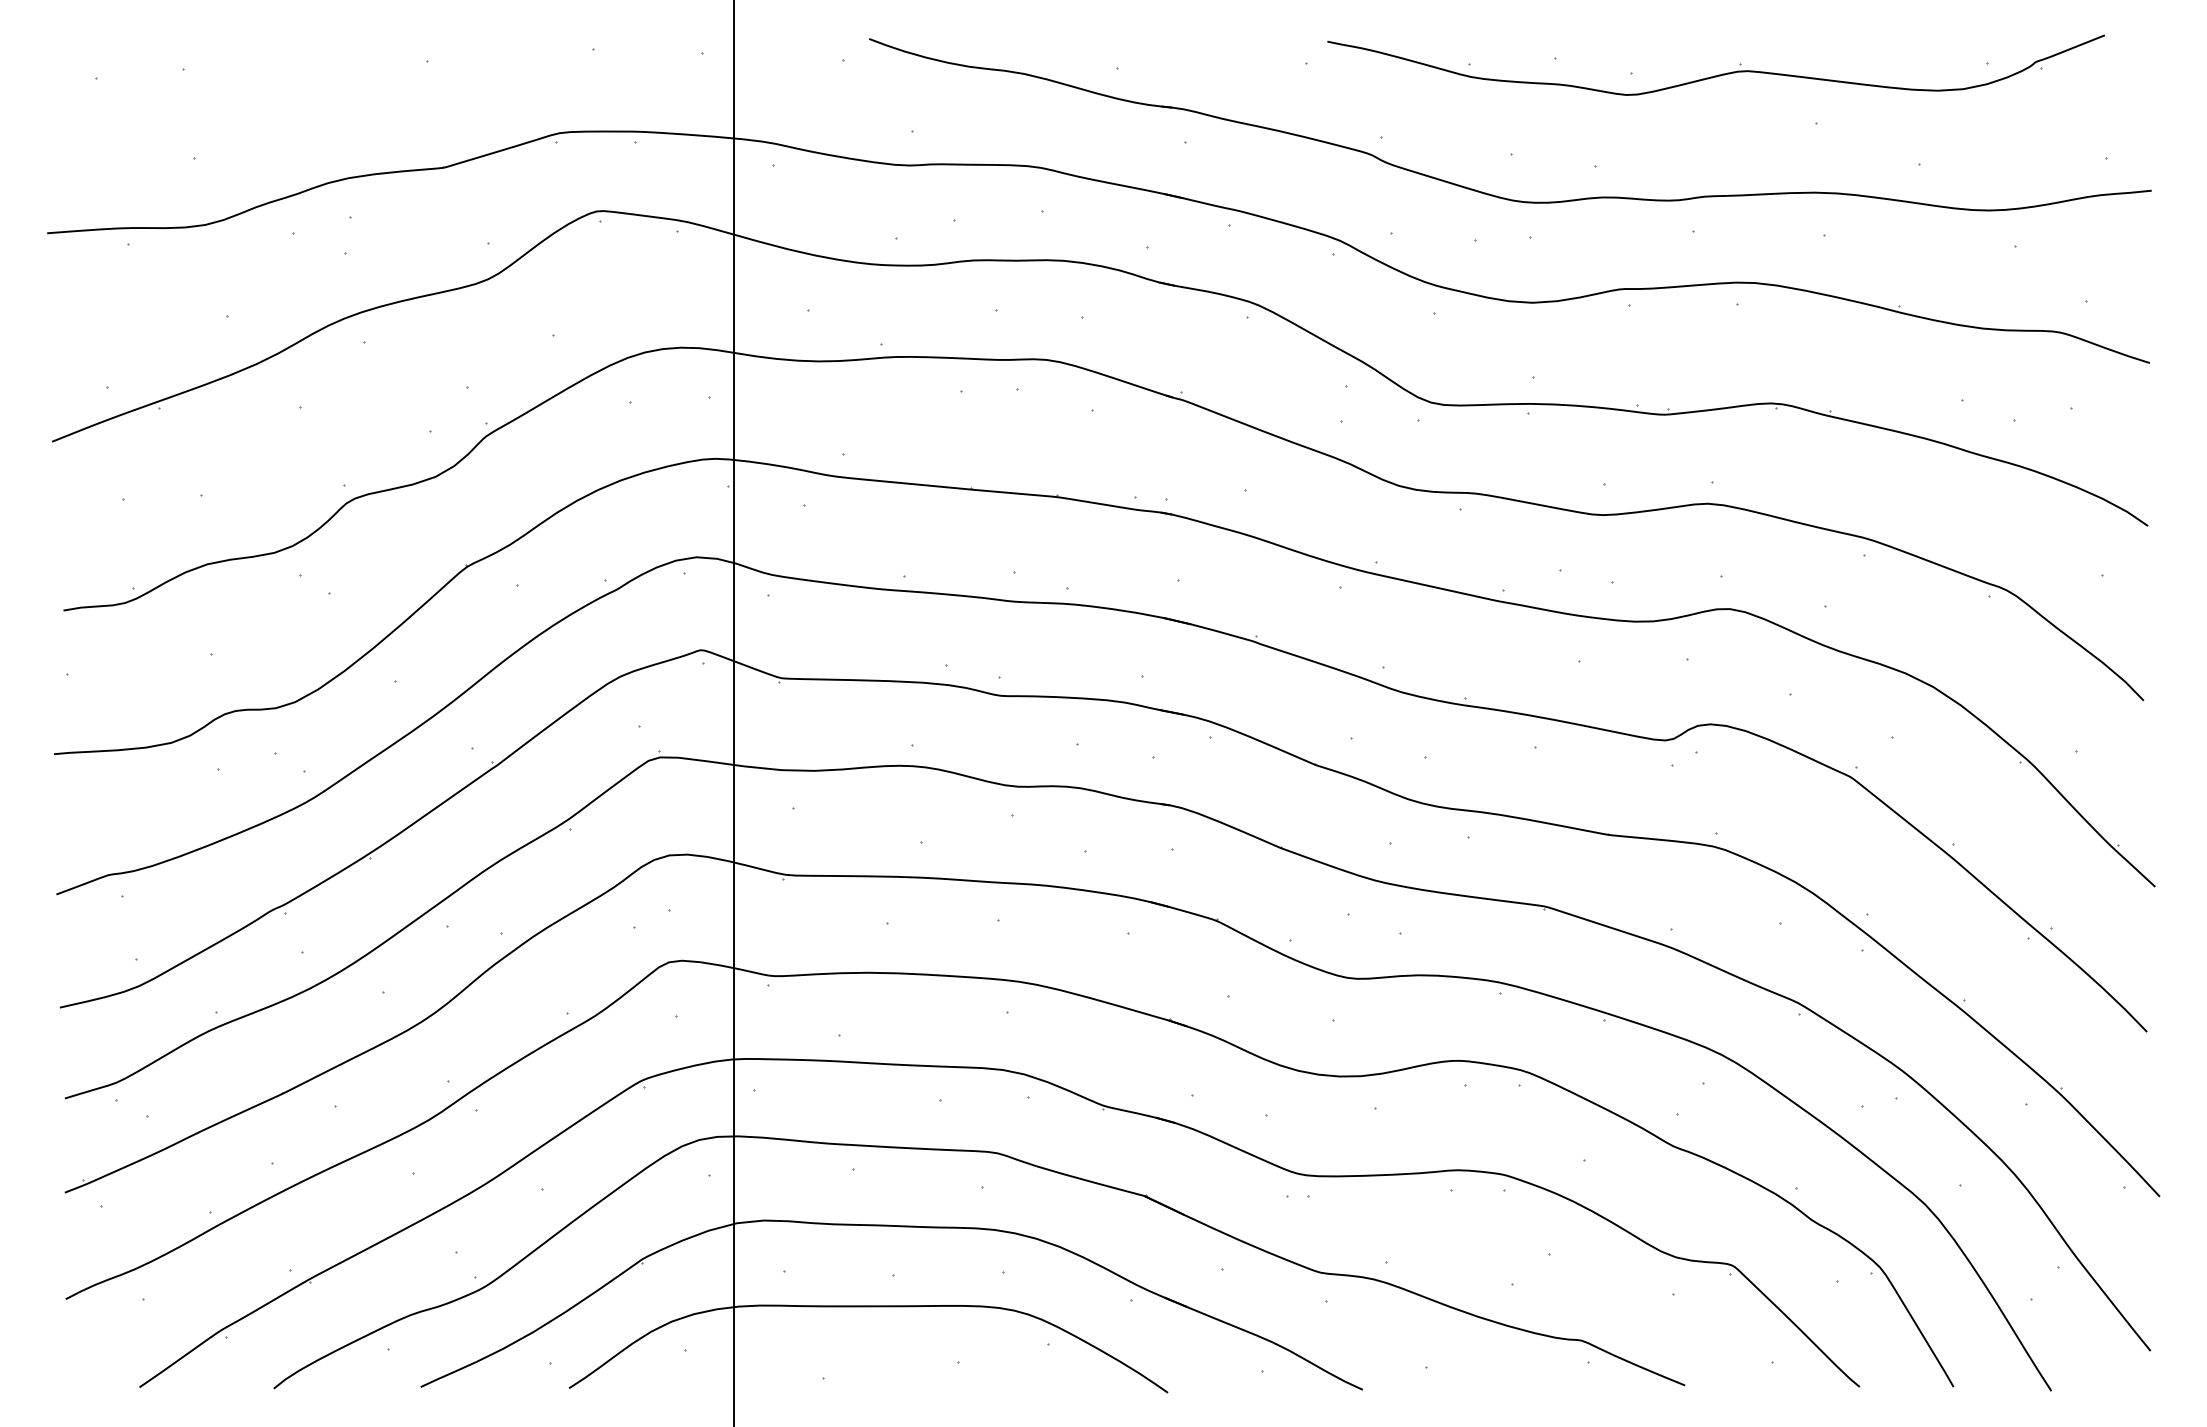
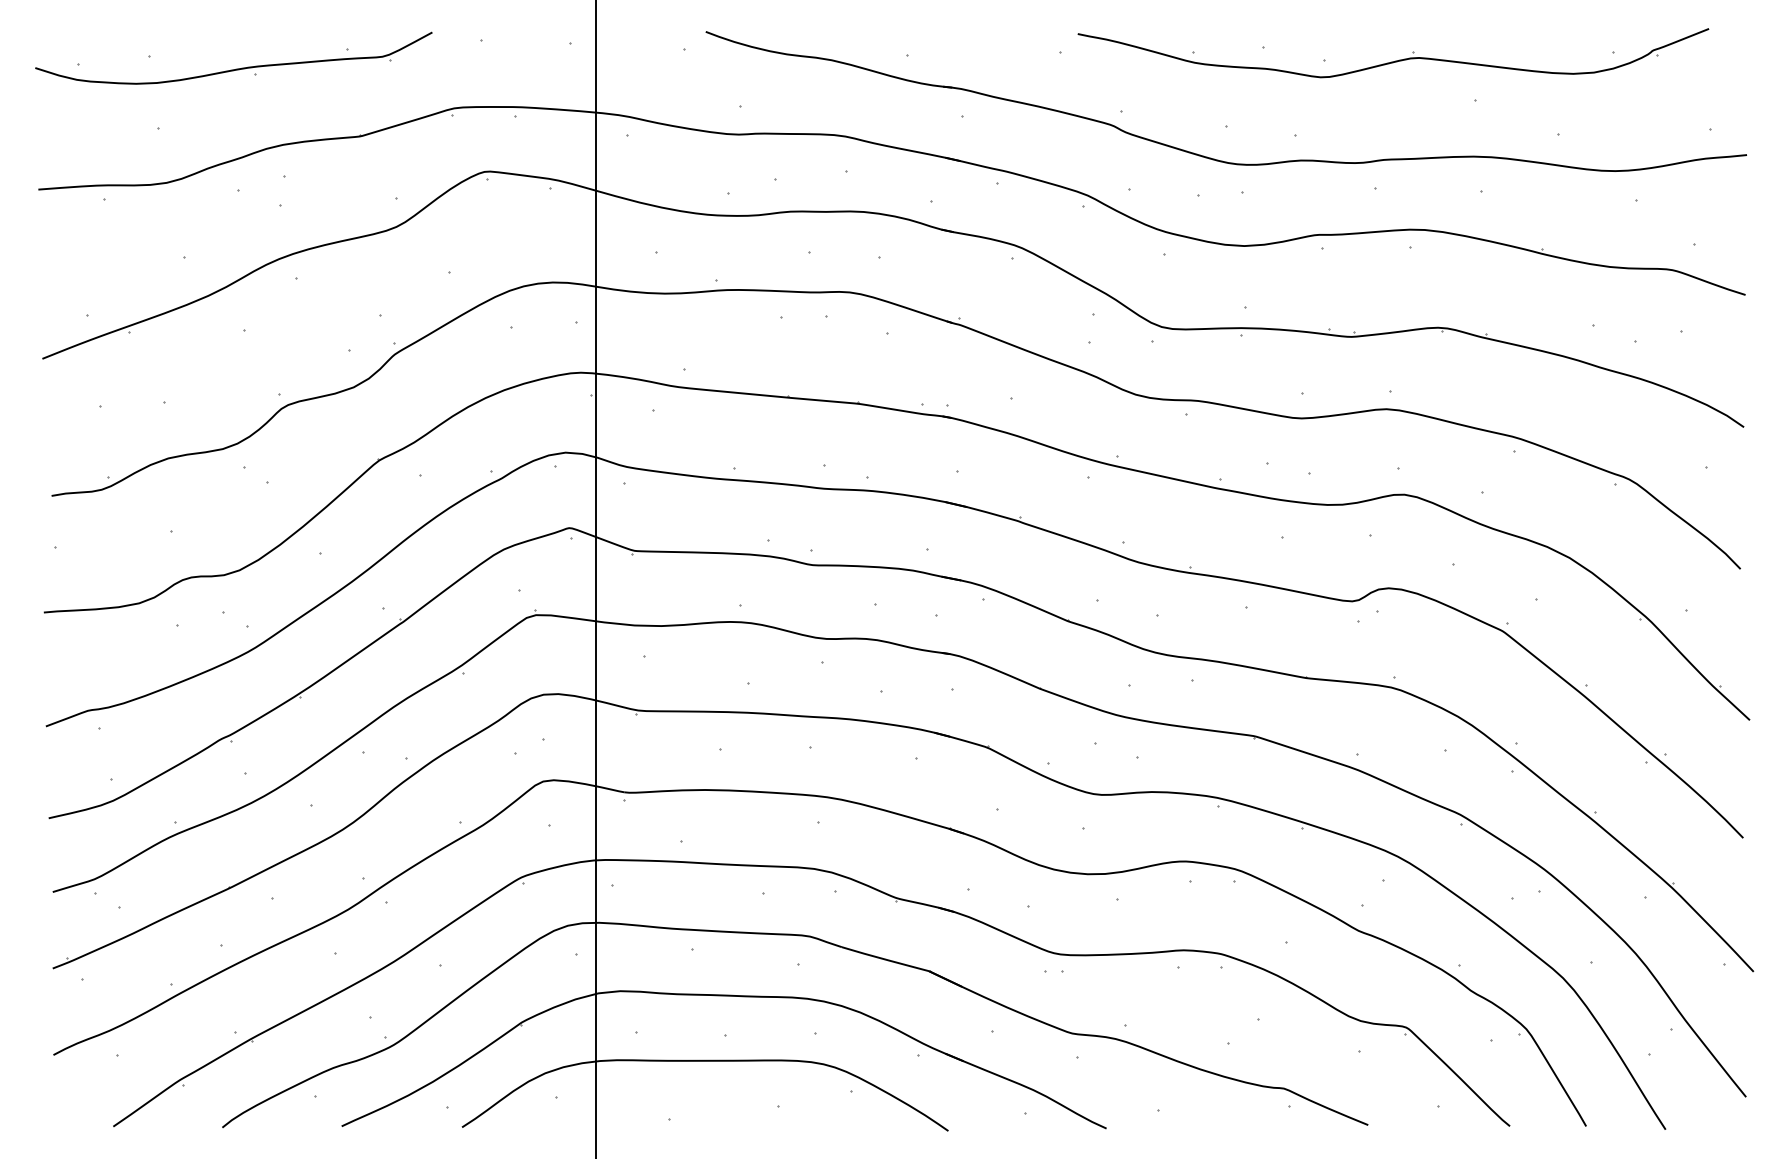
part: (290, 84) -> (235, 68), added

